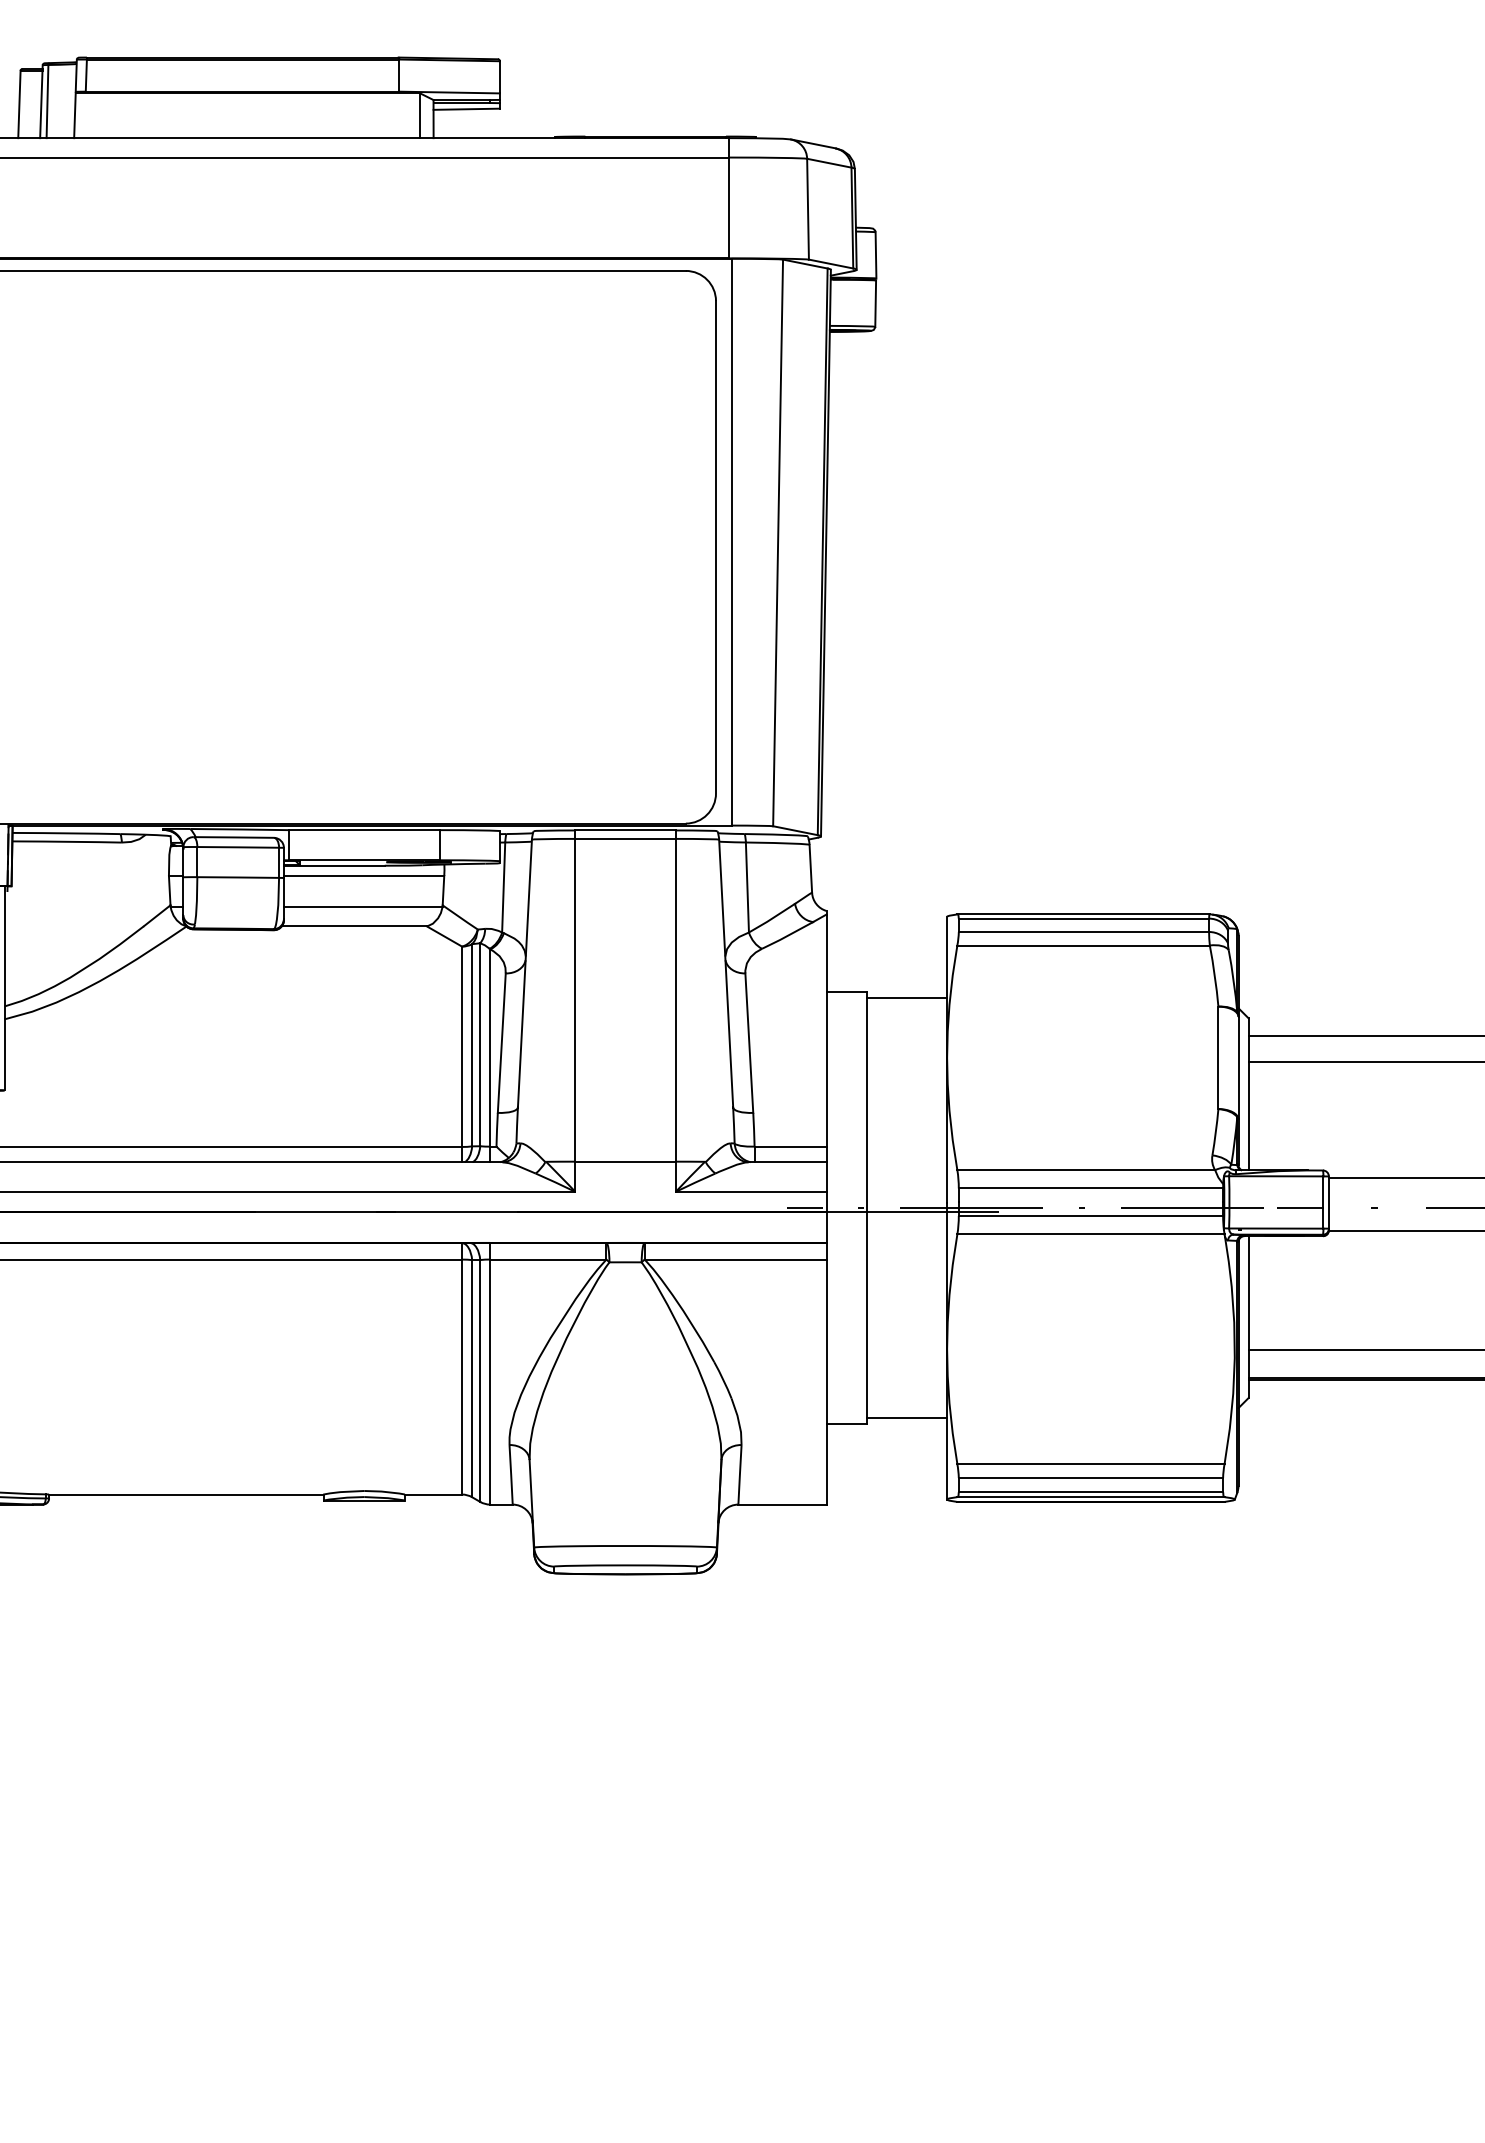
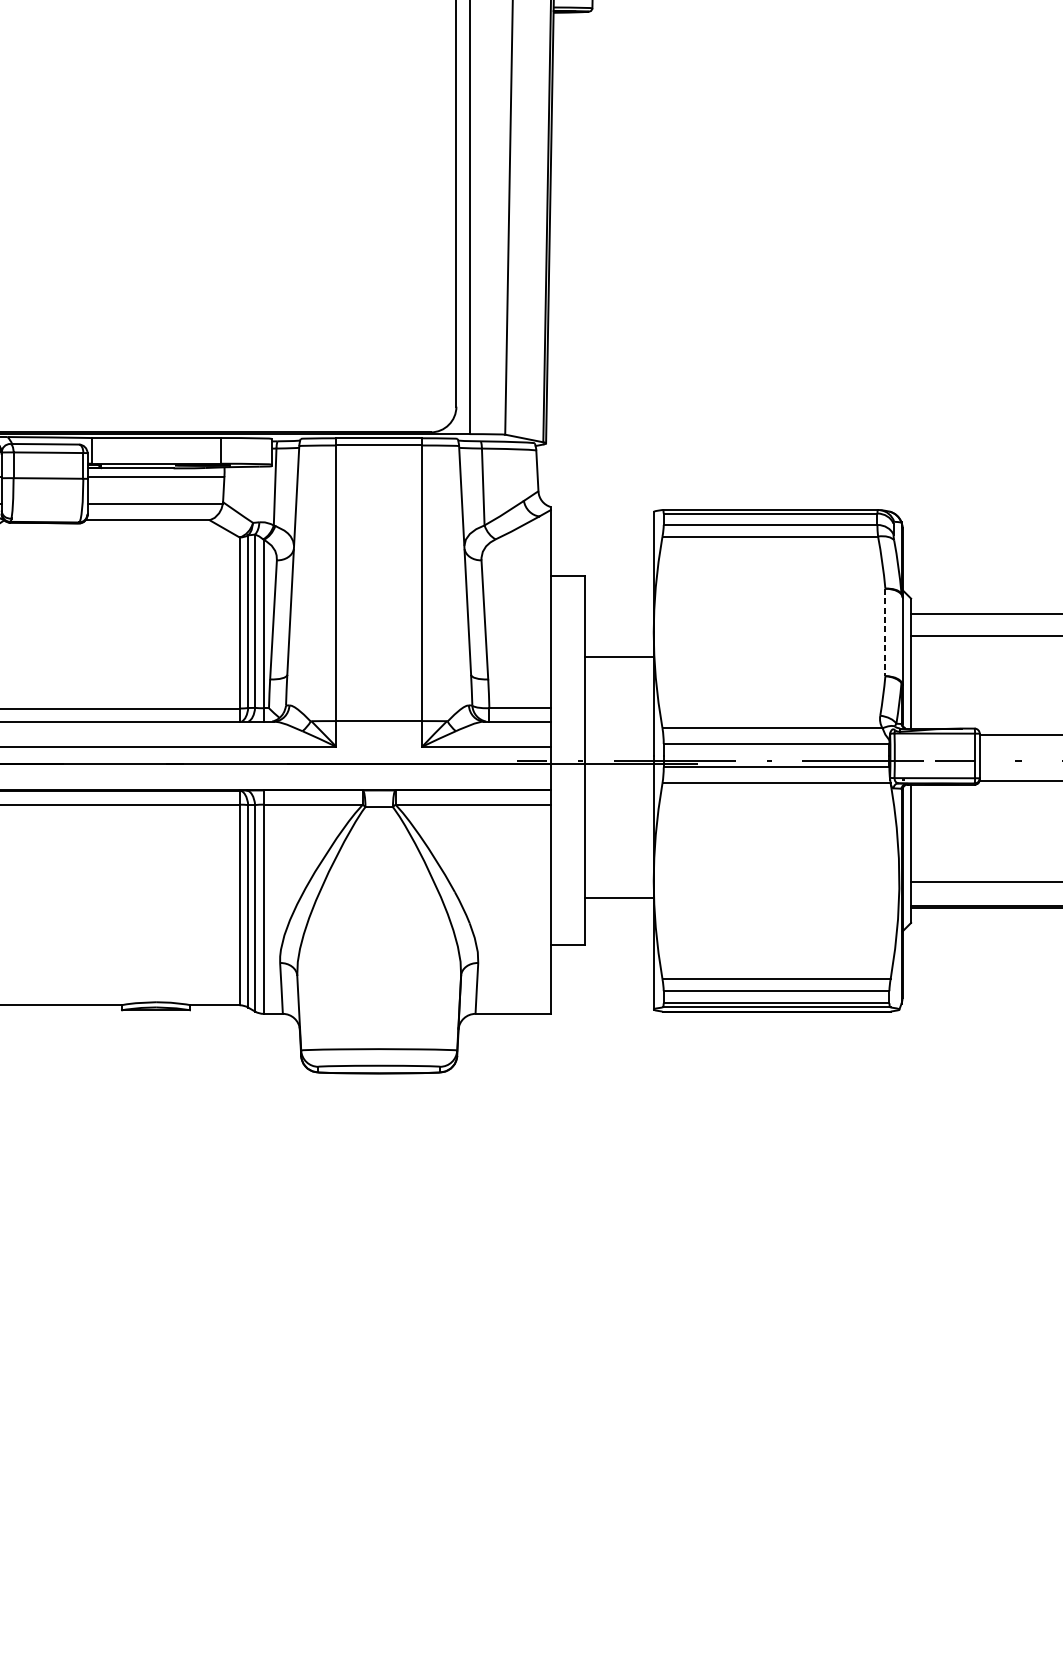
line: (906, 998) -> (619, 656), moved
line: (1218, 1058) -> (885, 632), solid -> dashed
line: (906, 1418) -> (619, 898), moved

